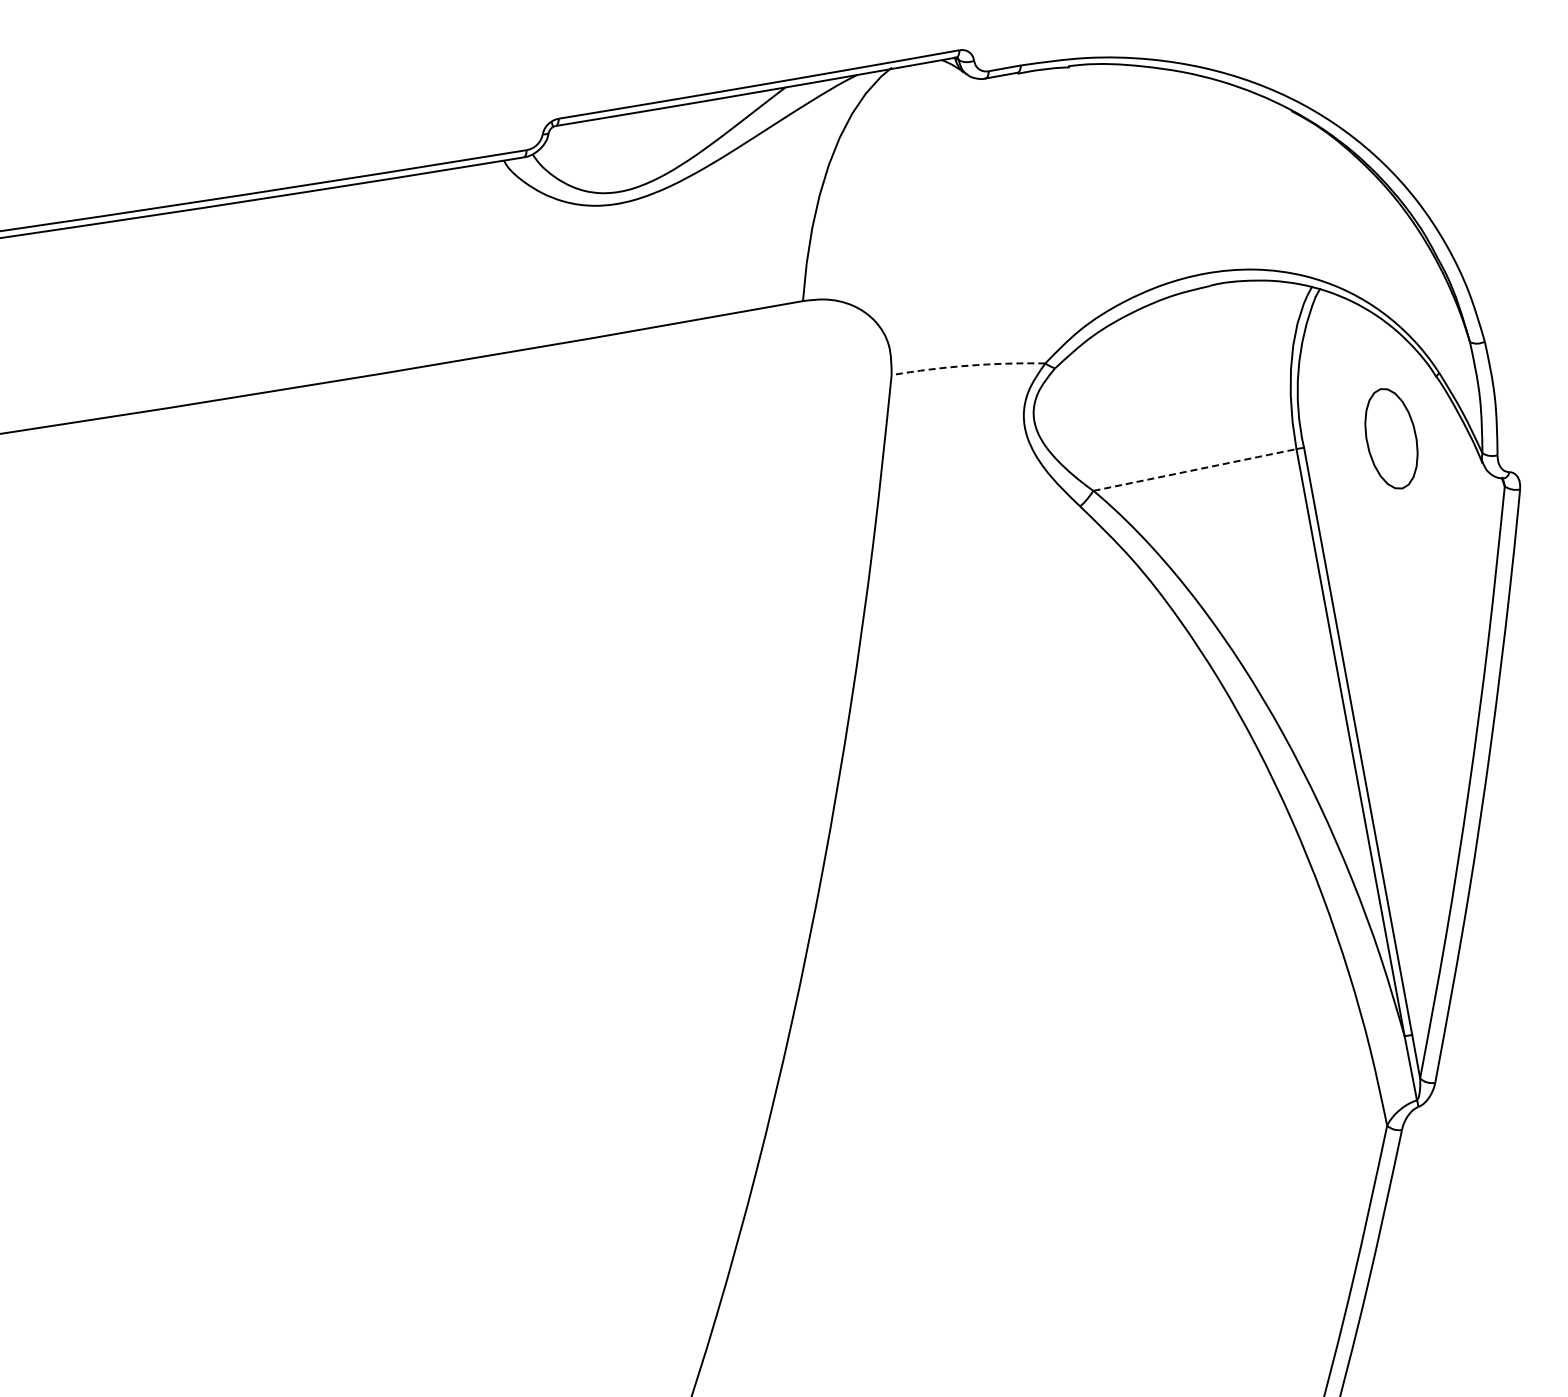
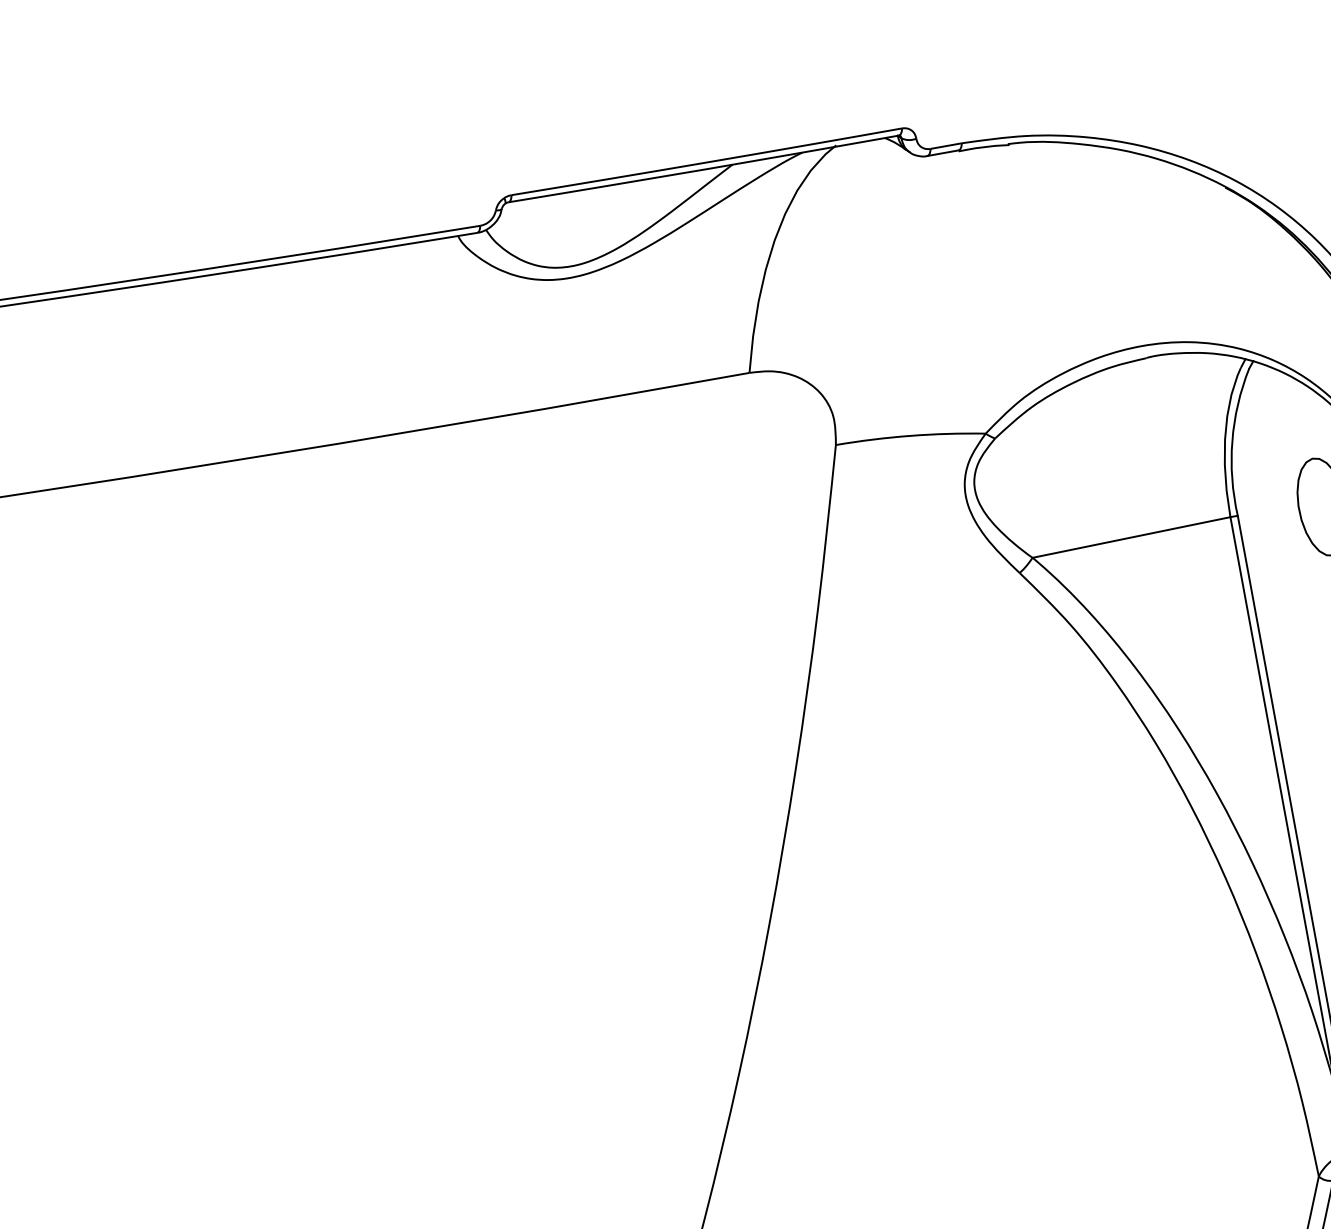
arc: (968, 365) -> (910, 435), dashed -> solid
line: (1195, 469) -> (1132, 537), dashed -> solid

